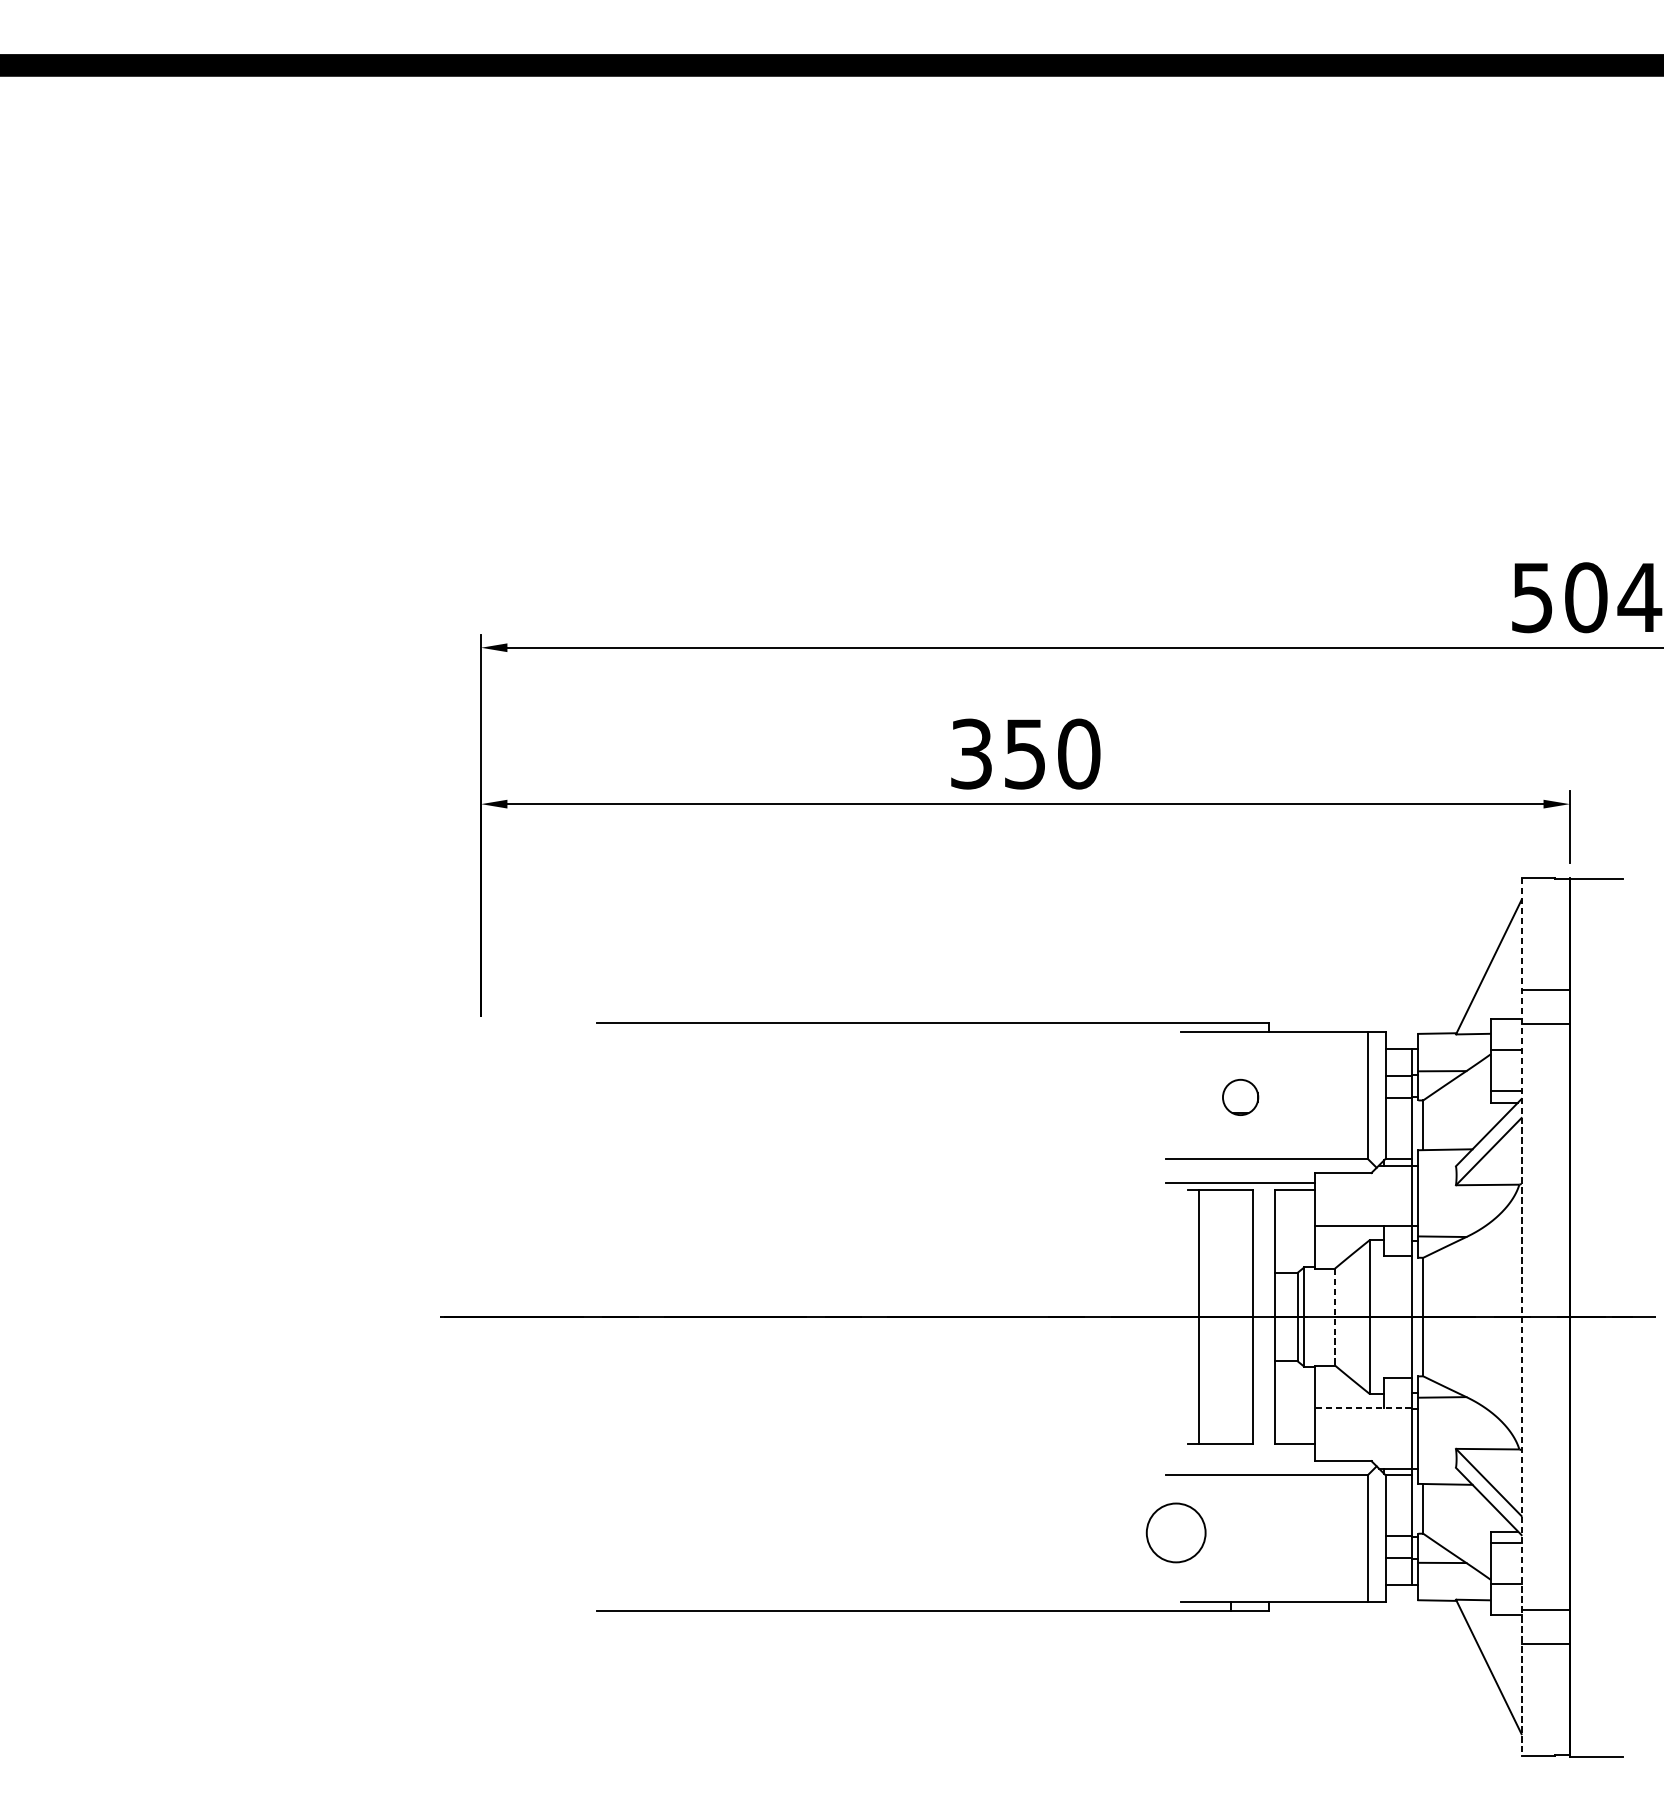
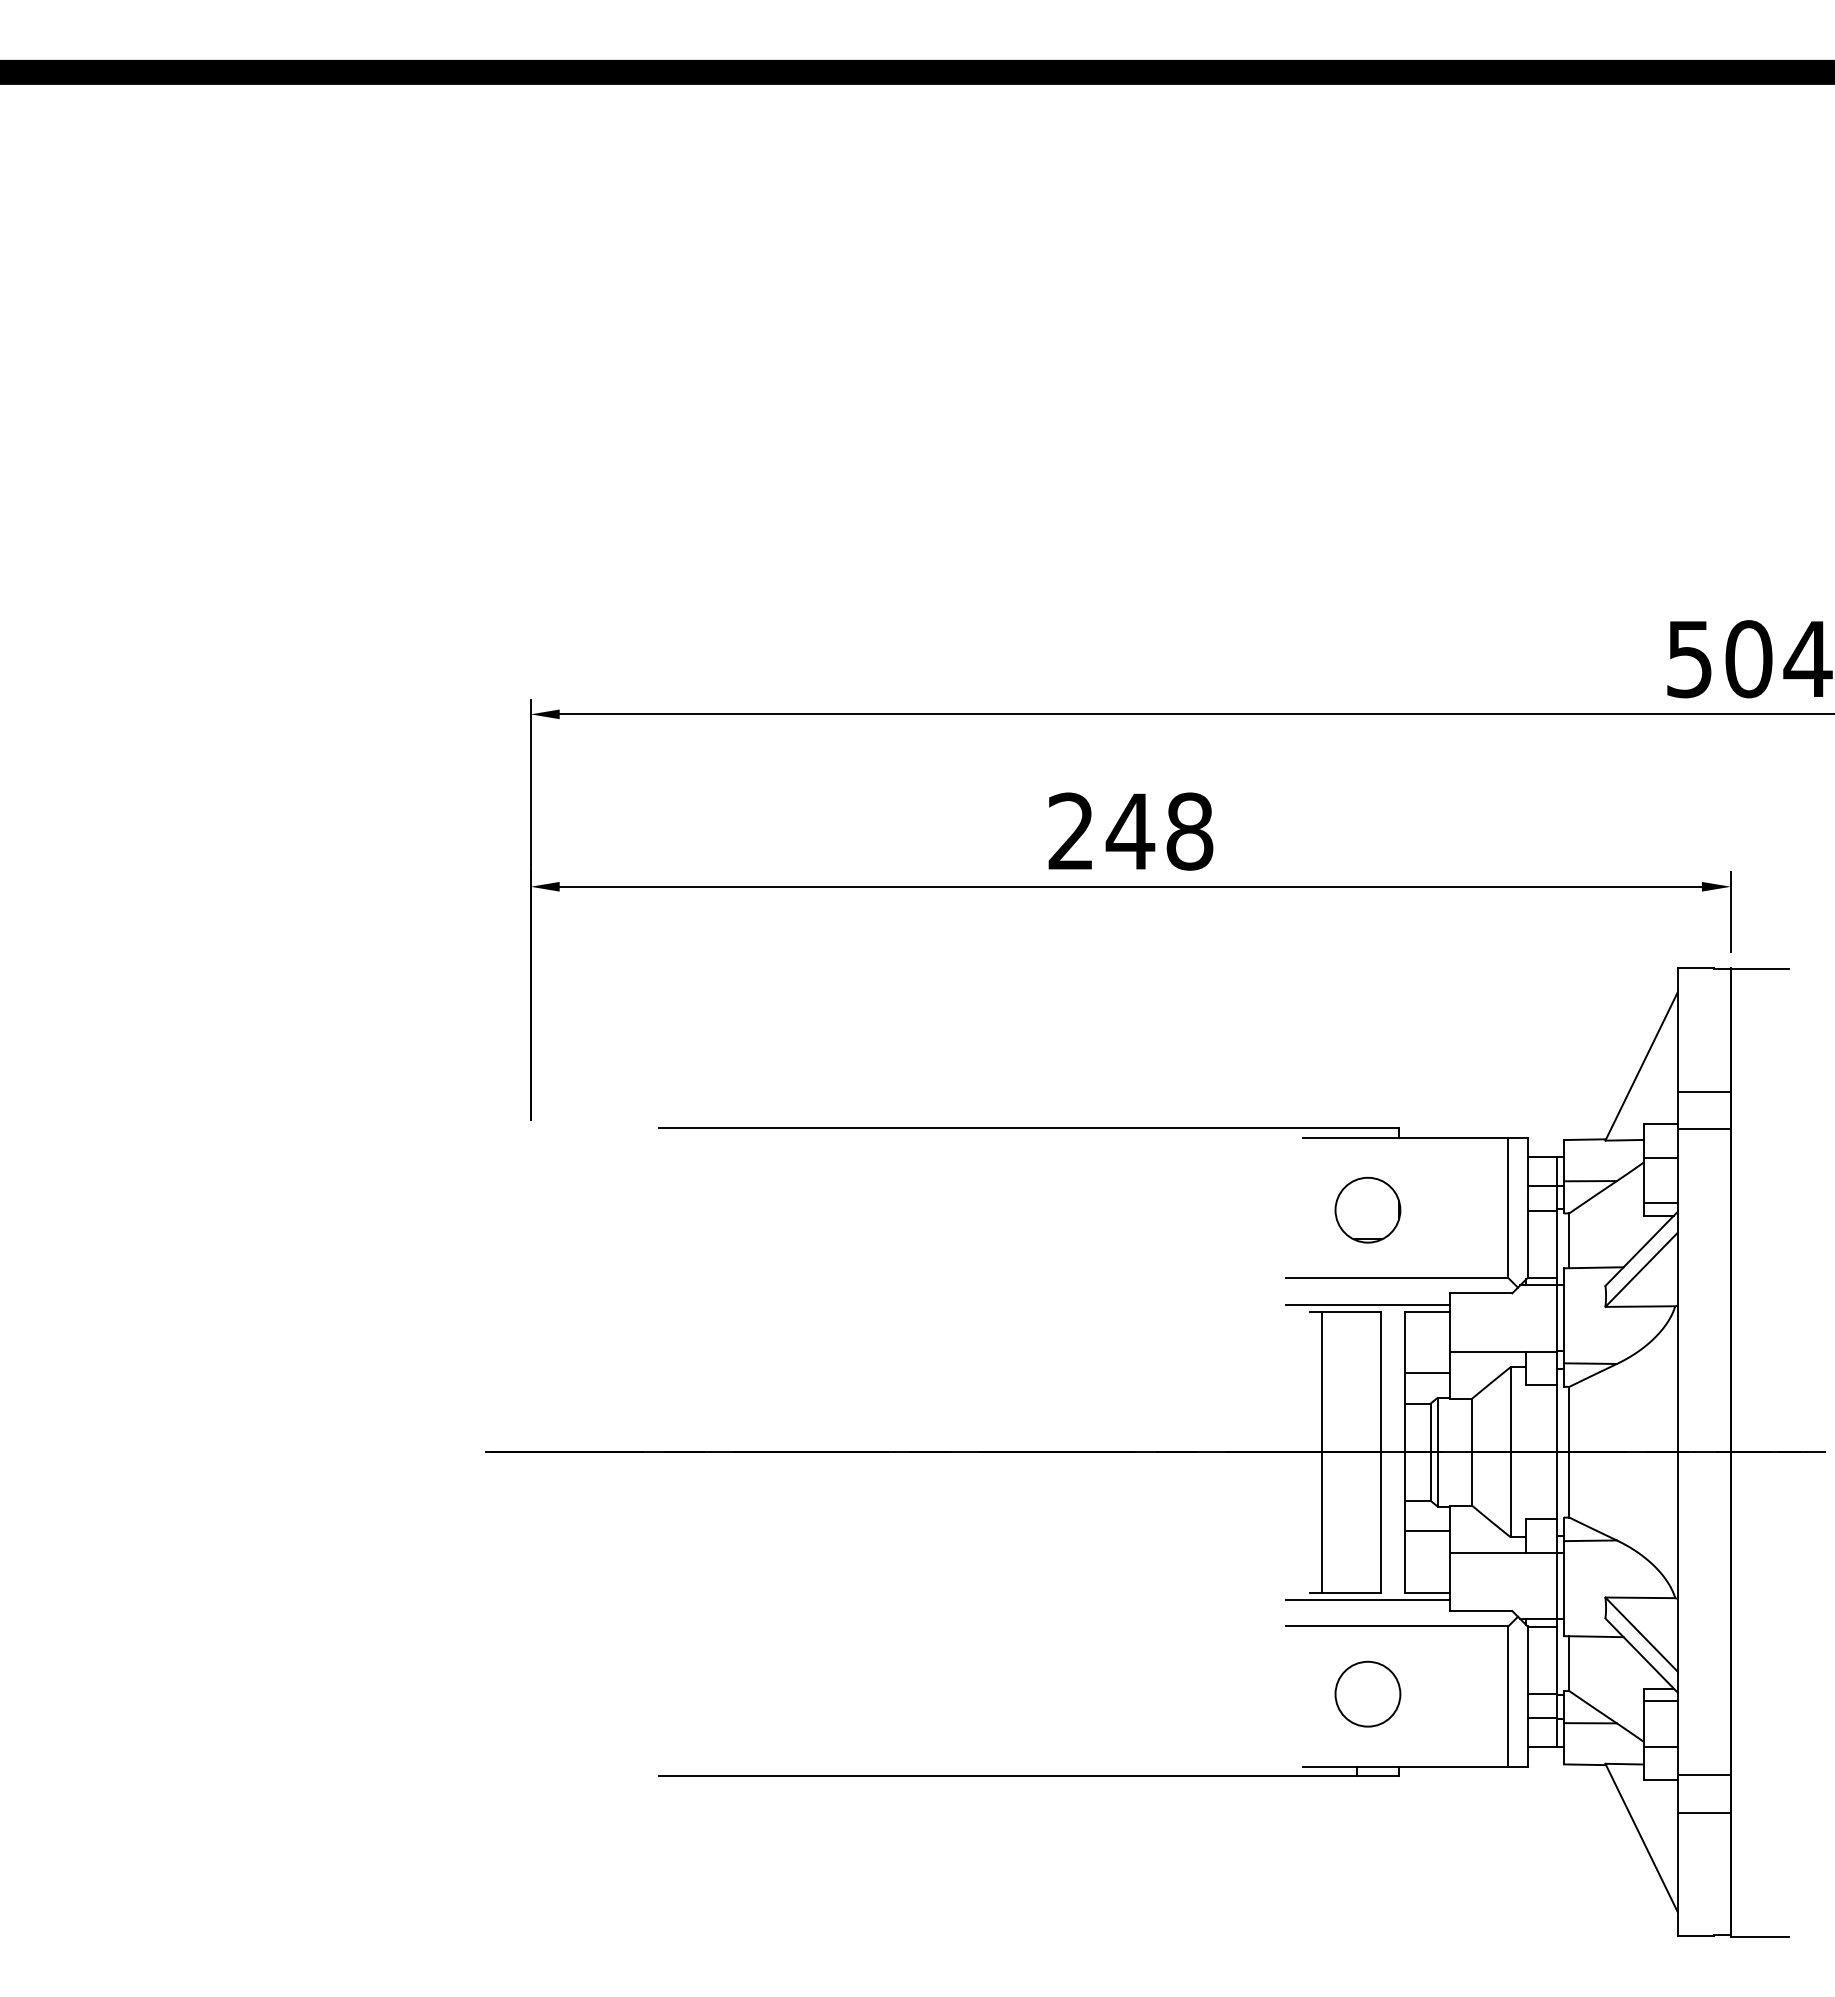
text: (1025, 754) -> (1130, 831), 350 -> 248
part: (1240, 1096) -> (1367, 1209), size x1.67
line: (1294, 1245) -> (1427, 1373), added
line: (1335, 1317) -> (1472, 1452), dashed -> solid
line: (1521, 1317) -> (1677, 1452), dashed -> solid
line: (1294, 1388) -> (1427, 1531), added
line: (1363, 1408) -> (1503, 1552), dashed -> solid
line: (1240, 1450) -> (1367, 1599), added
circle: (1175, 1532) -> (1367, 1693), moved

